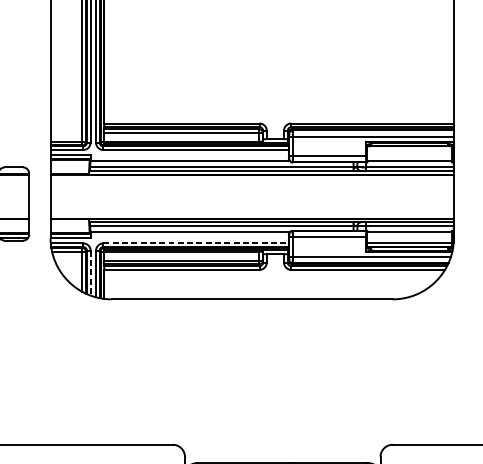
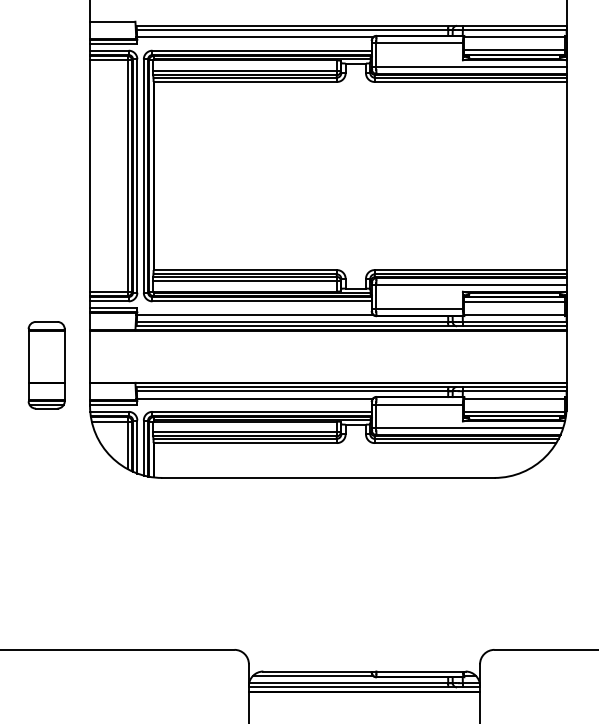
line: (409, 150) -> (514, 301), added
line: (196, 243) -> (262, 411), dashed -> solid
line: (90, 273) -> (137, 447), dashed -> solid

